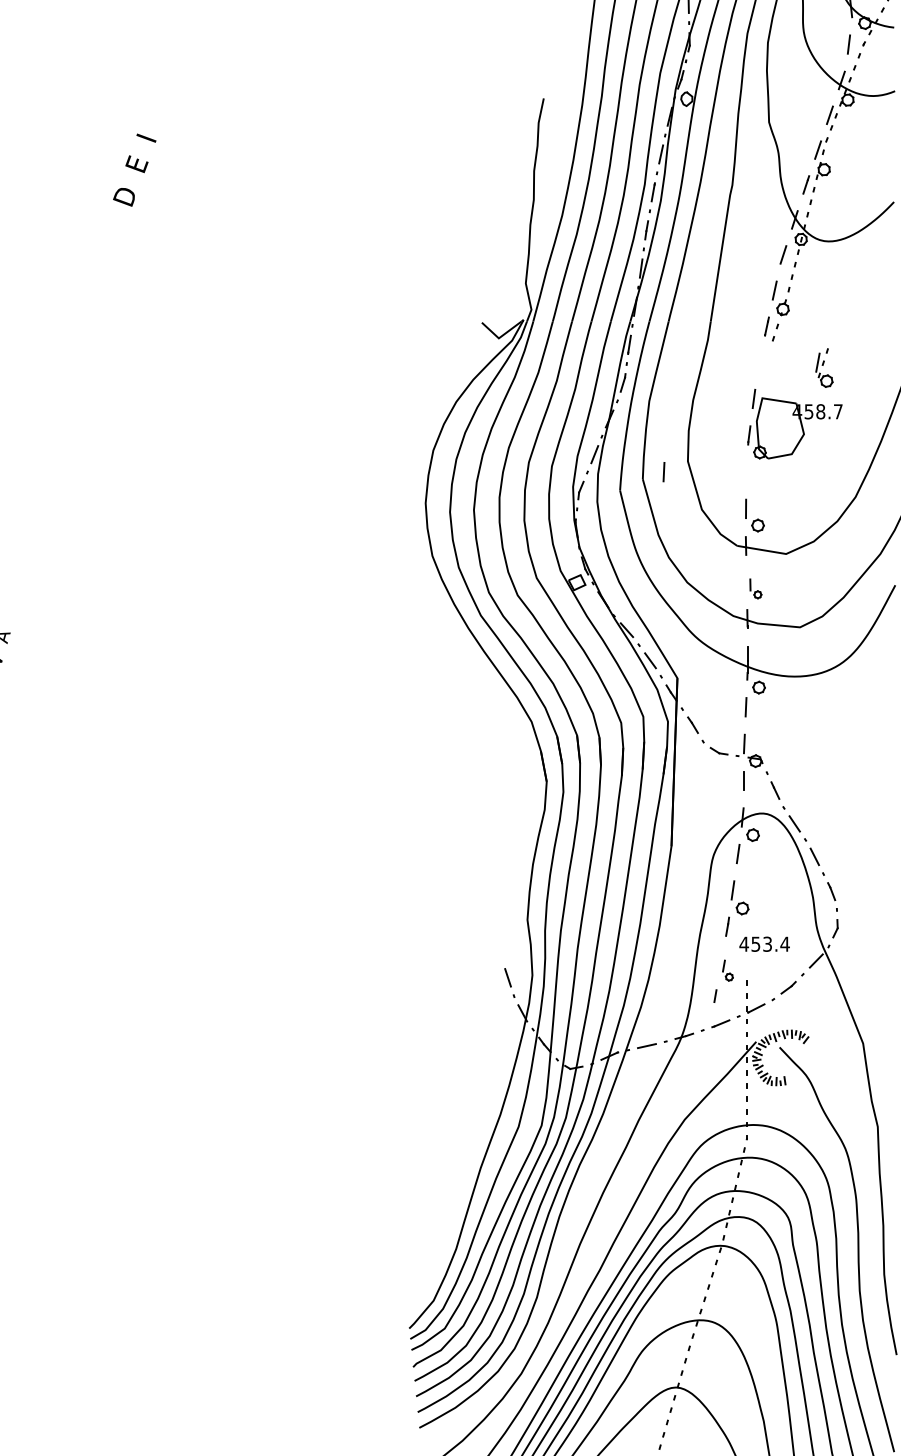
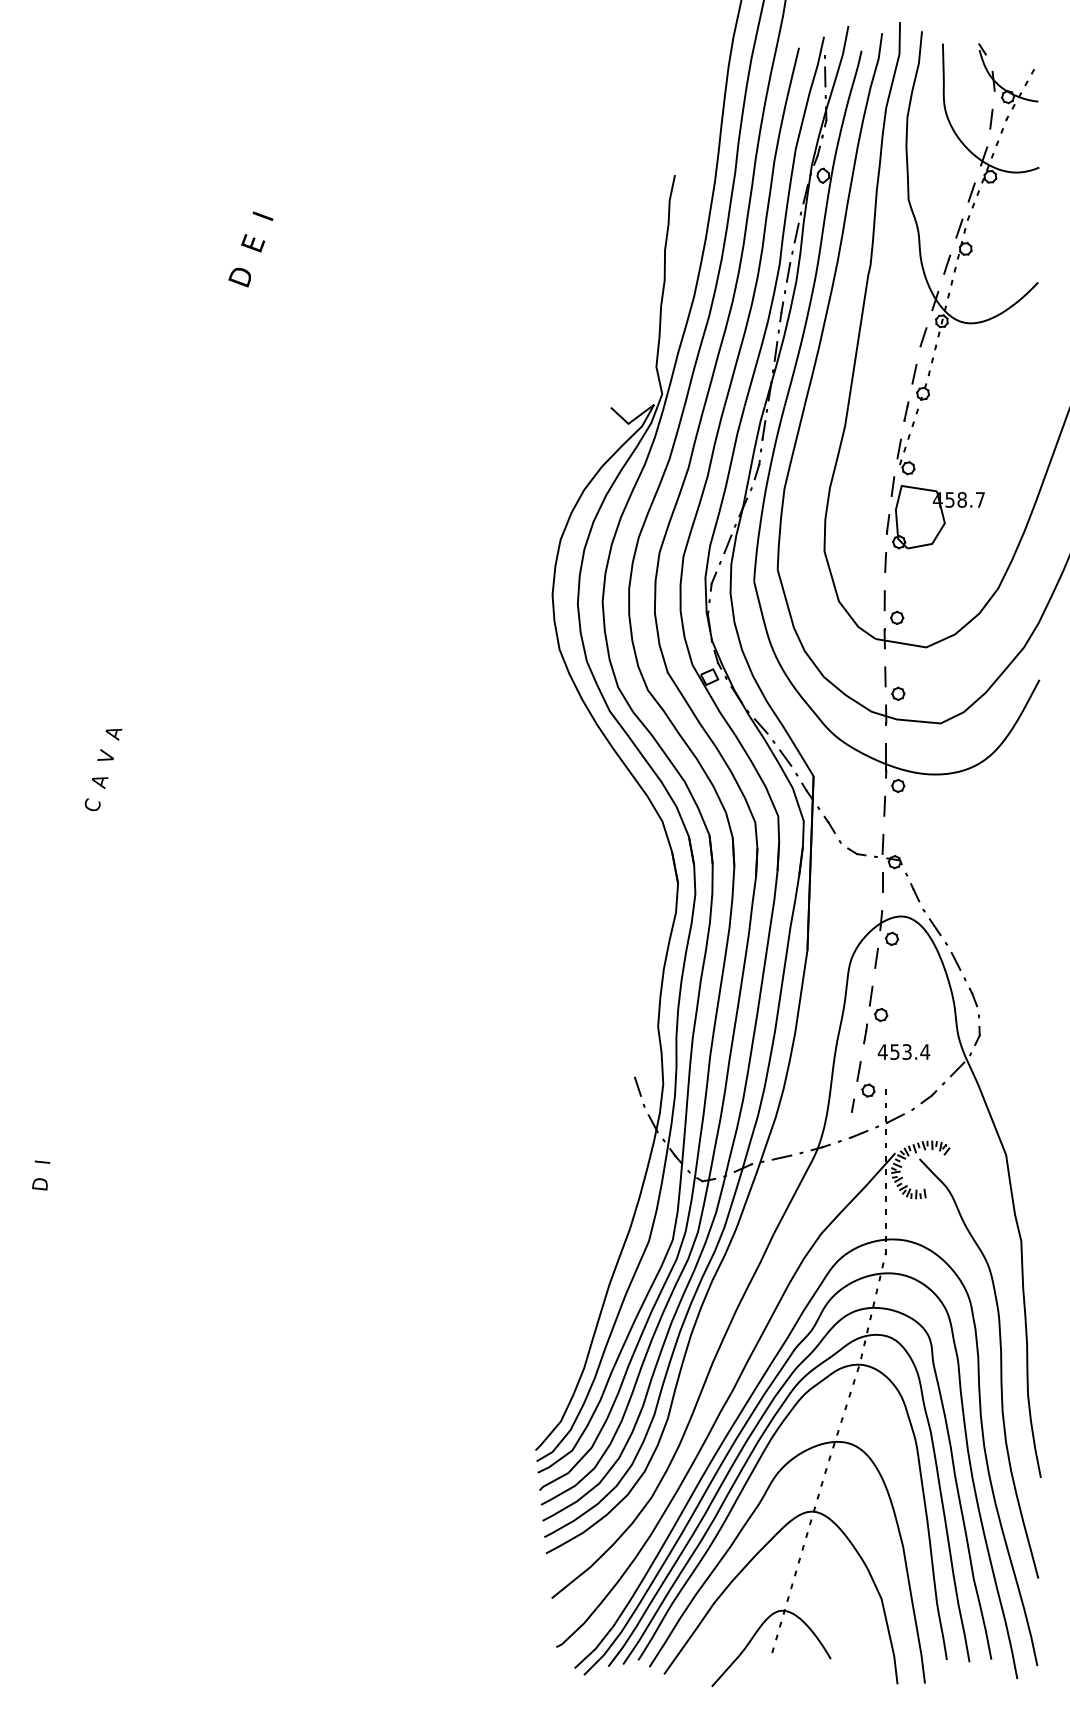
part: (823, 367) -> (905, 454), moved
line: (663, 472) -> (885, 562), moved
part: (755, 588) -> (894, 683), size x1.67
part: (727, 970) -> (865, 1079), size x1.67

